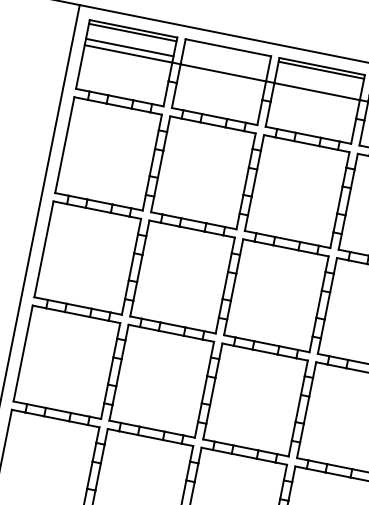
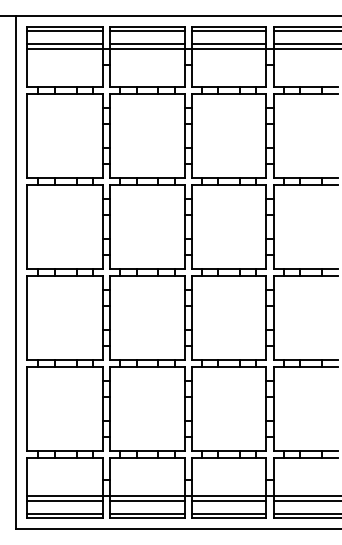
line: (227, 51) -> (147, 30), added
line: (224, 66) -> (147, 43), added
line: (317, 85) -> (228, 43), added

